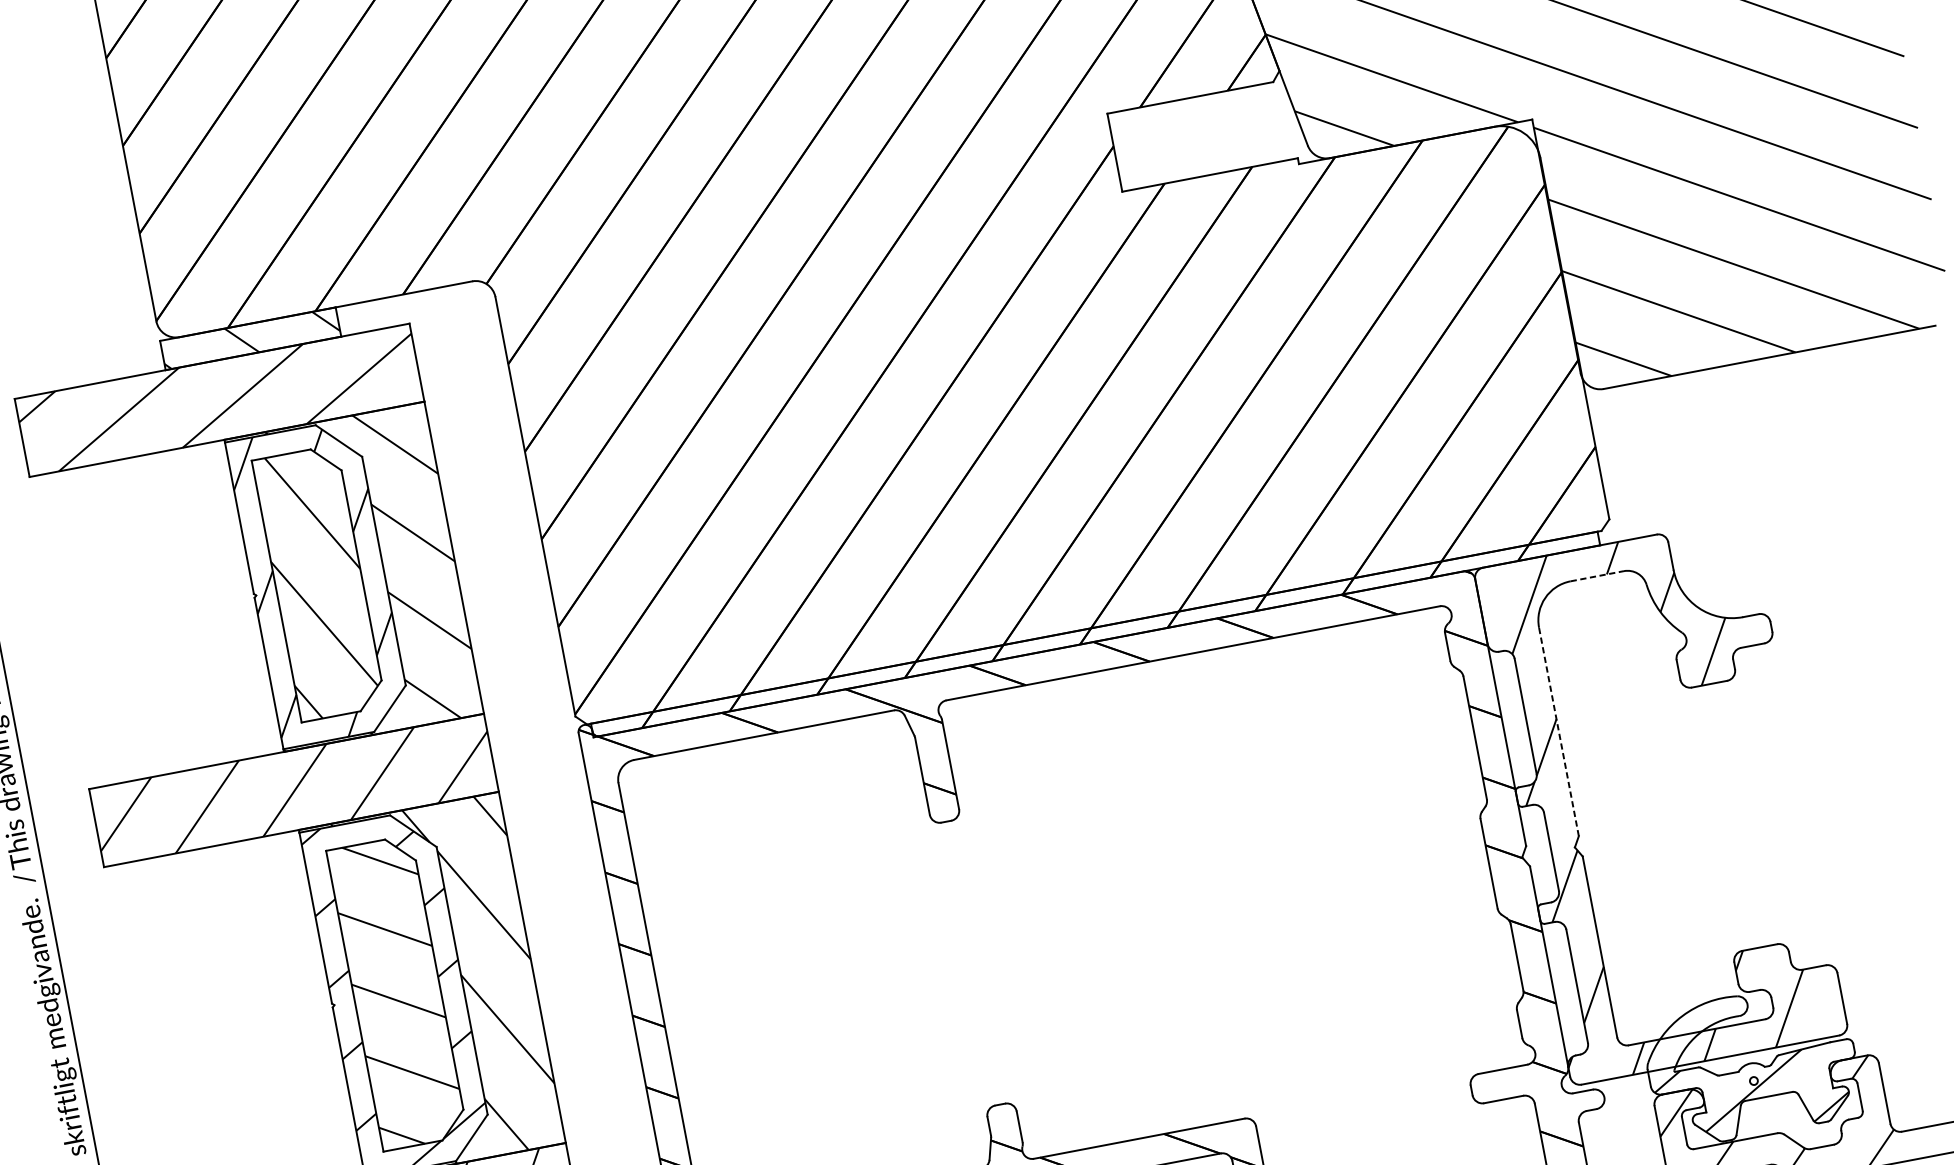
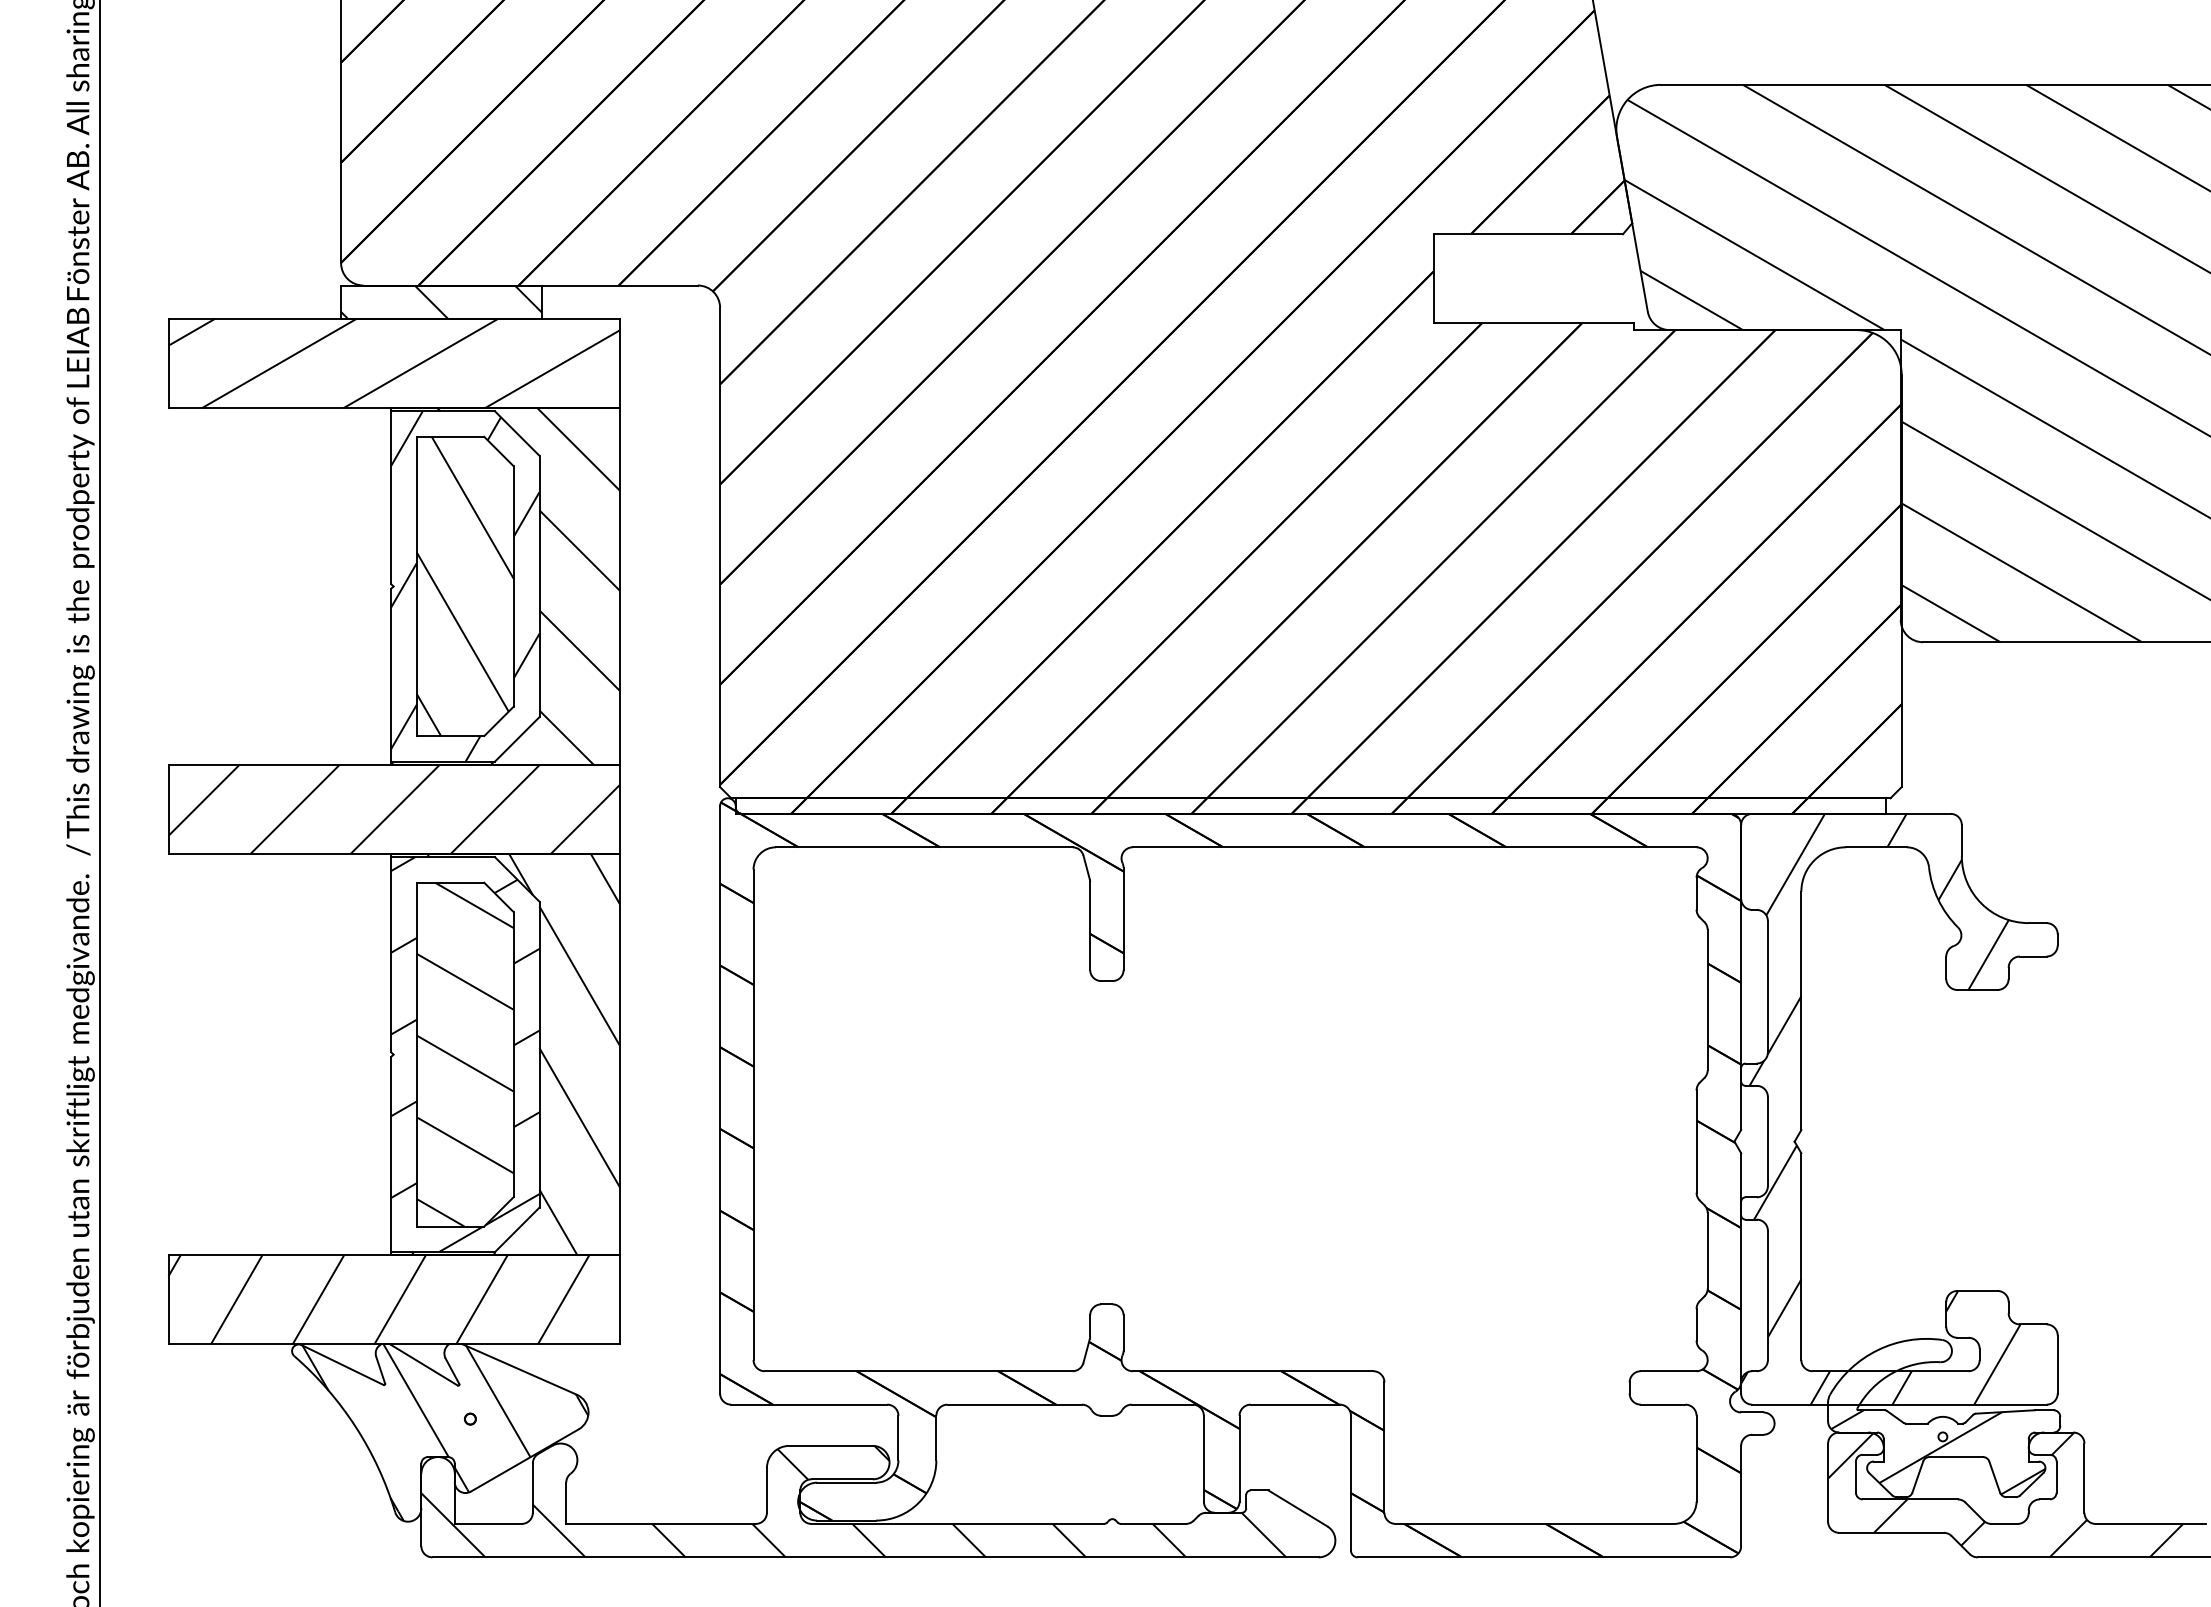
line: (1597, 576) -> (1876, 847), dashed -> solid
line: (1559, 731) -> (1801, 1010), dashed -> solid

